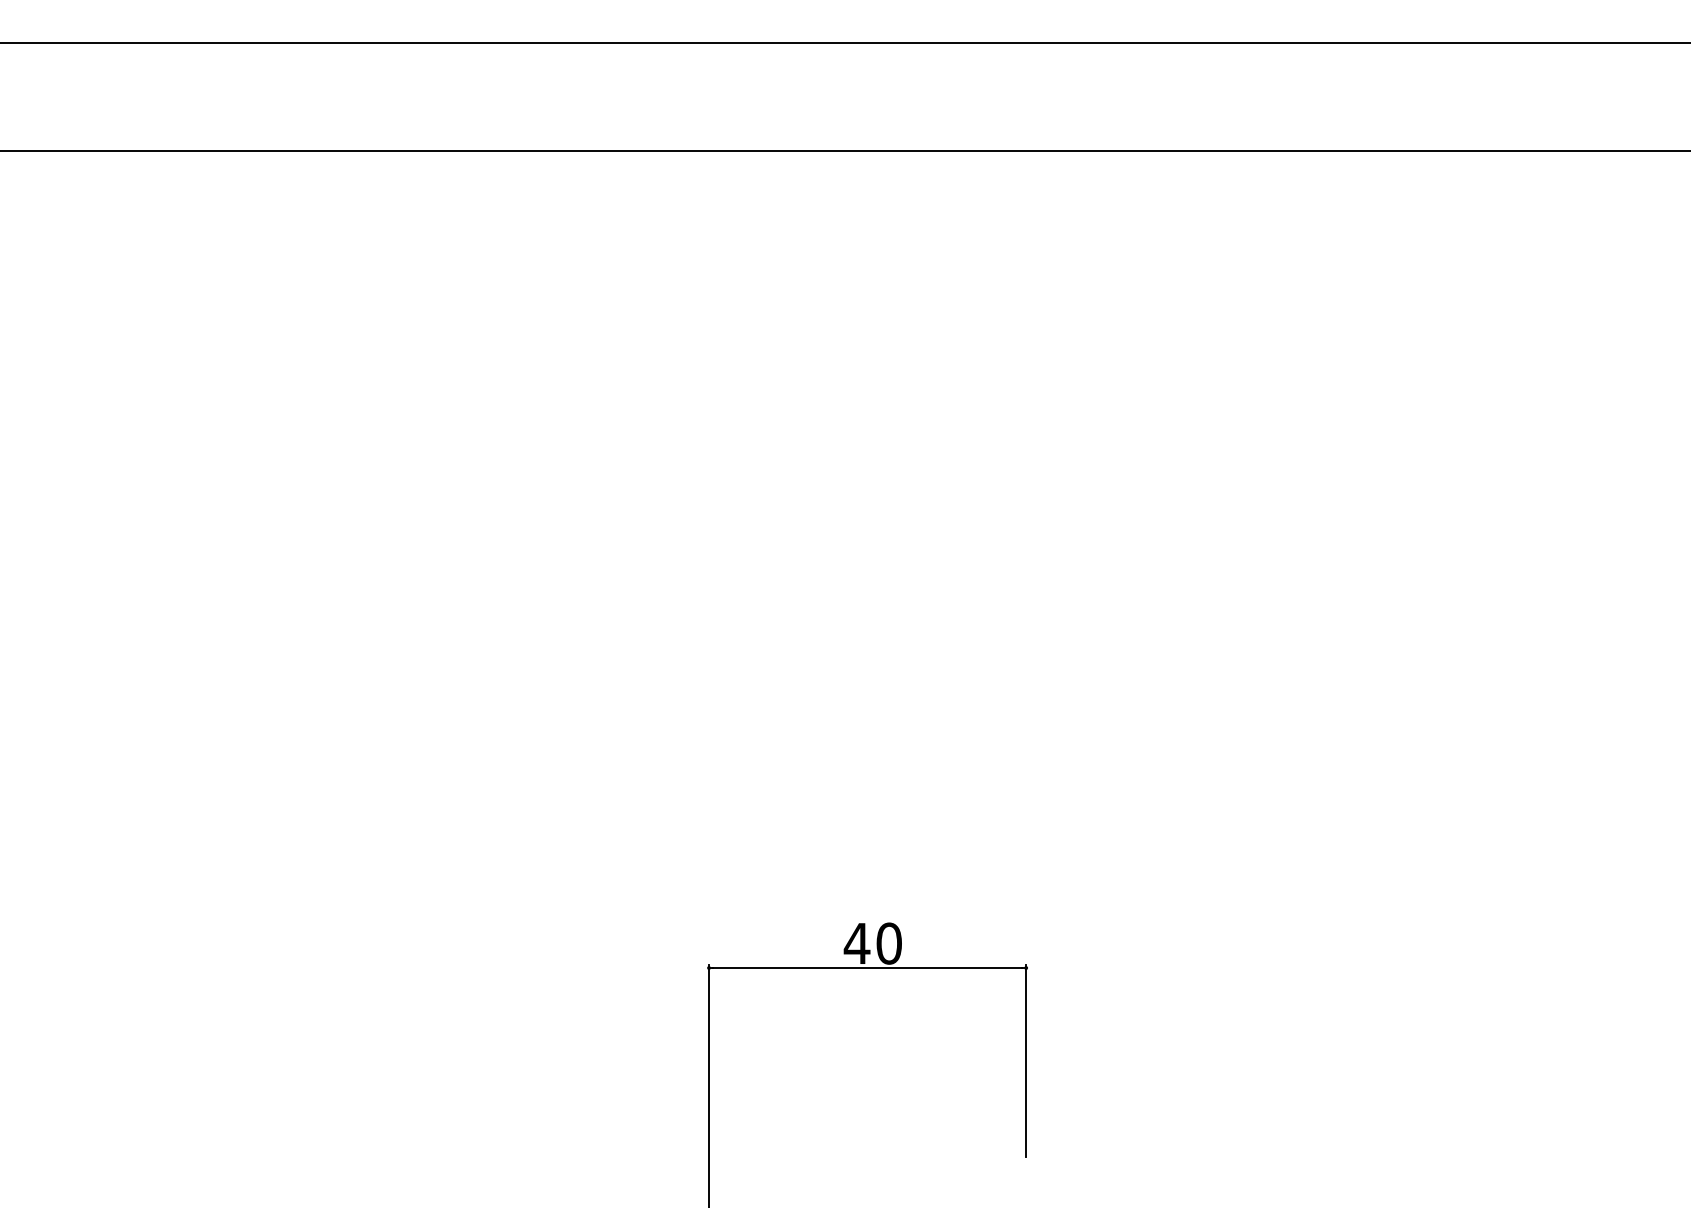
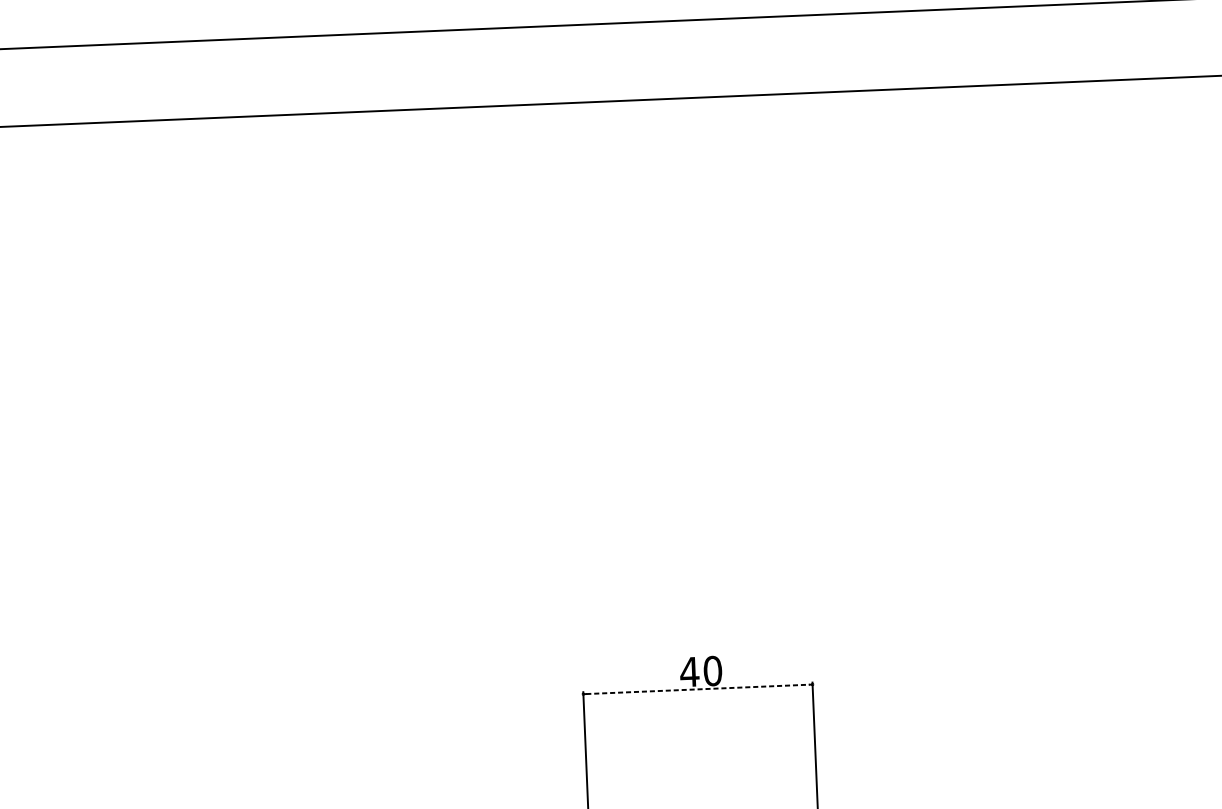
line: (867, 968) -> (697, 689), solid -> dashed

